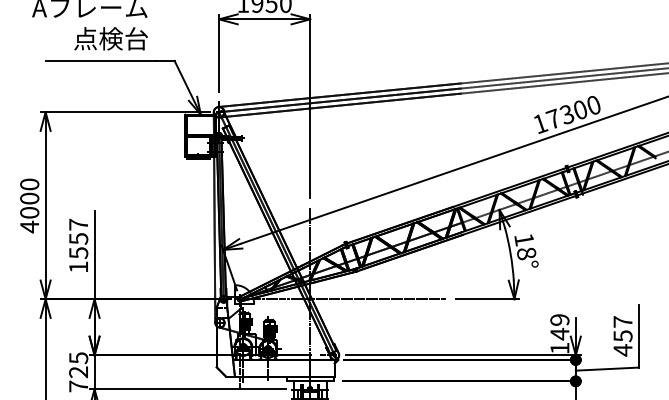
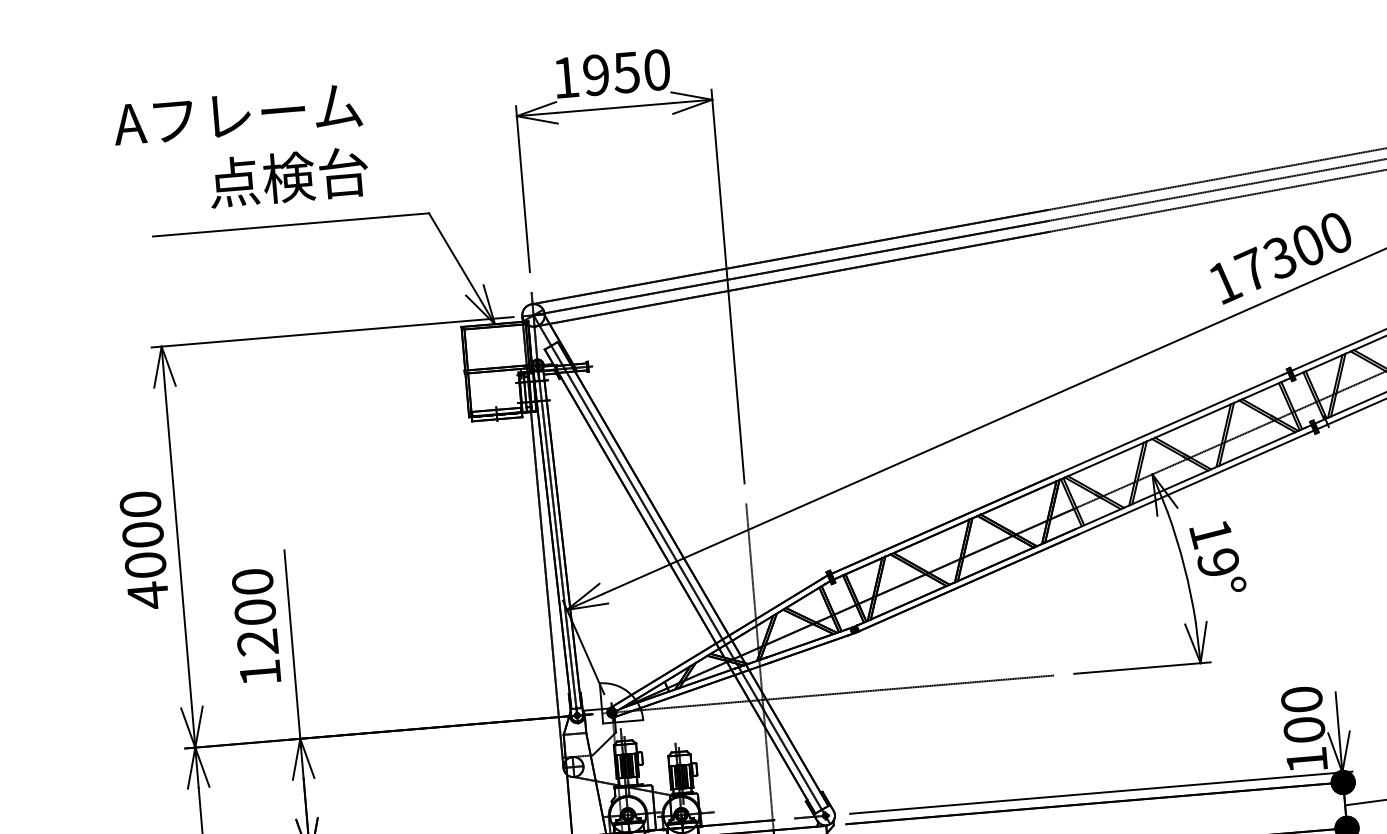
text: (78, 238) -> (254, 611), 1557 -> 1200
text: (526, 253) -> (1218, 562), 18° -> 19°
text: (559, 327) -> (1302, 715), 149 -> 100

